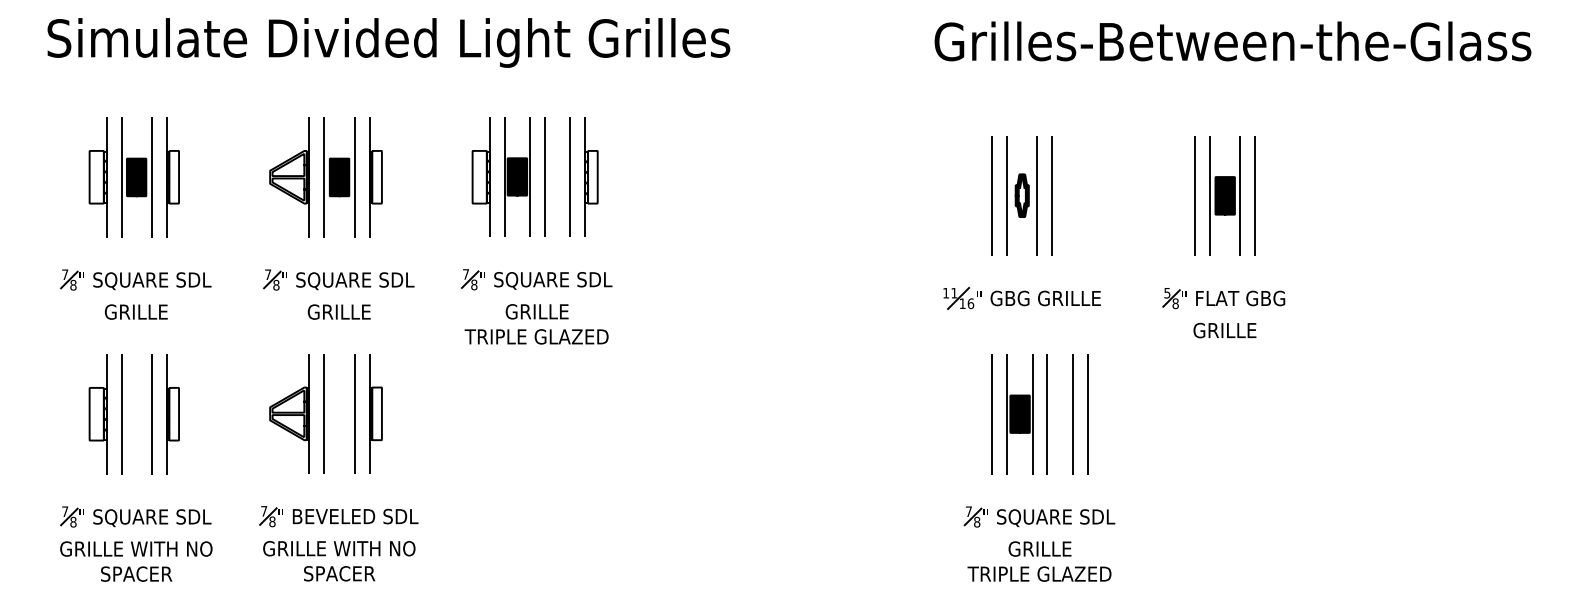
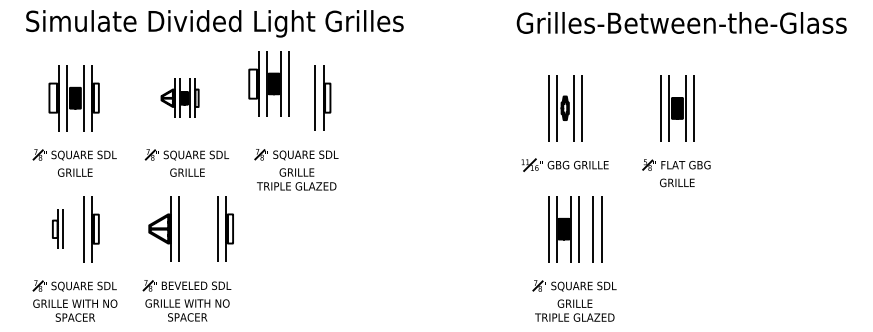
part: (507, 176) -> (268, 83), moved
part: (324, 177) -> (179, 98), size x0.6
part: (368, 413) -> (225, 228), moved
part: (104, 414) -> (57, 229), size x0.6

